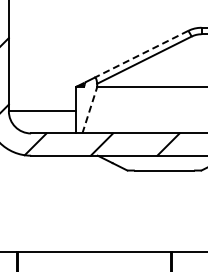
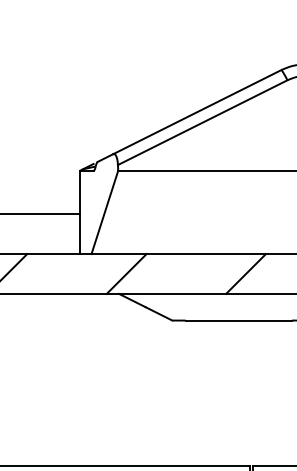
line: (140, 54) -> (195, 112), dashed -> solid
line: (89, 109) -> (104, 211), dashed -> solid

